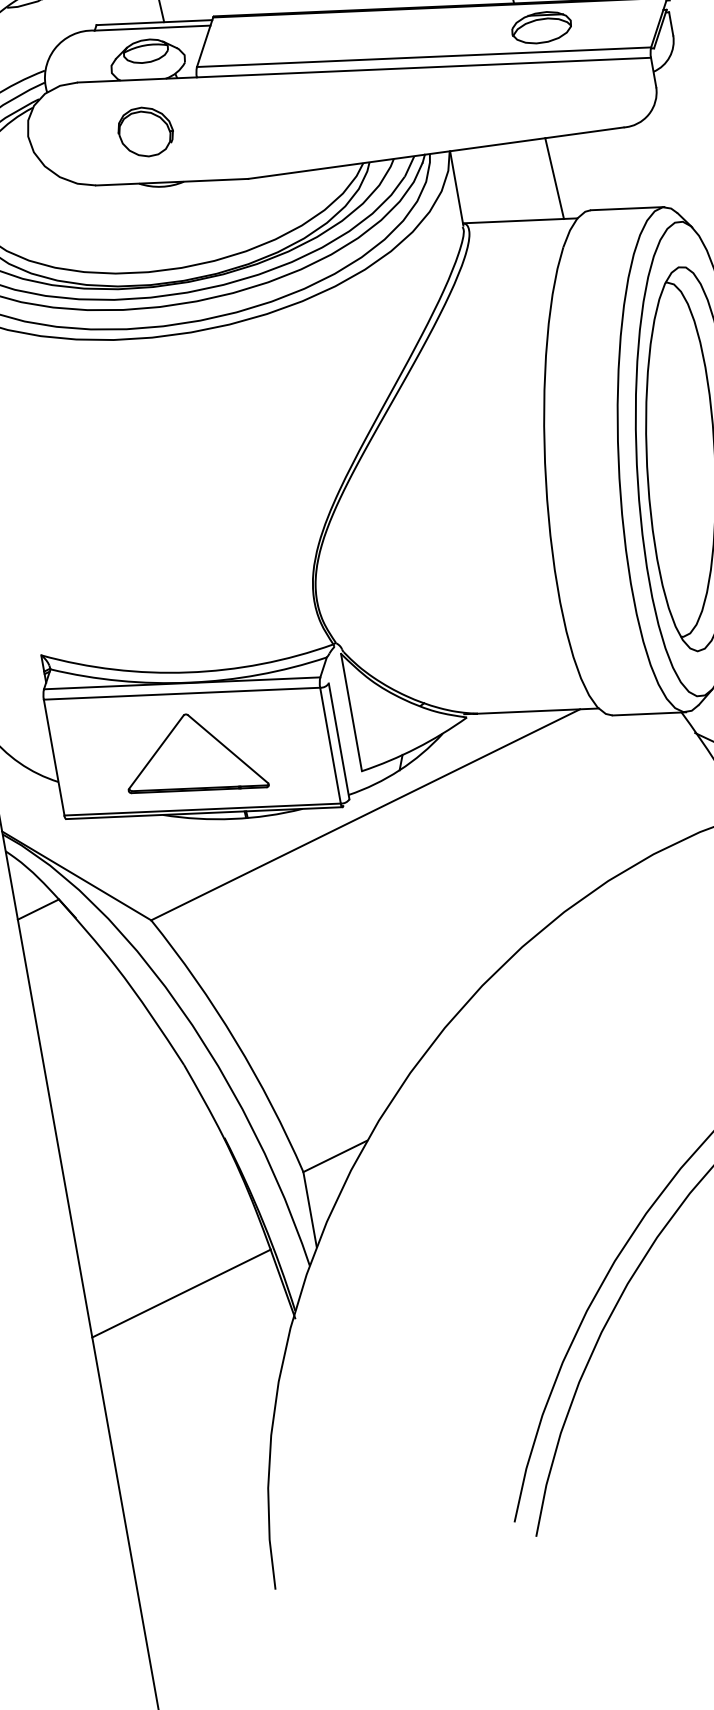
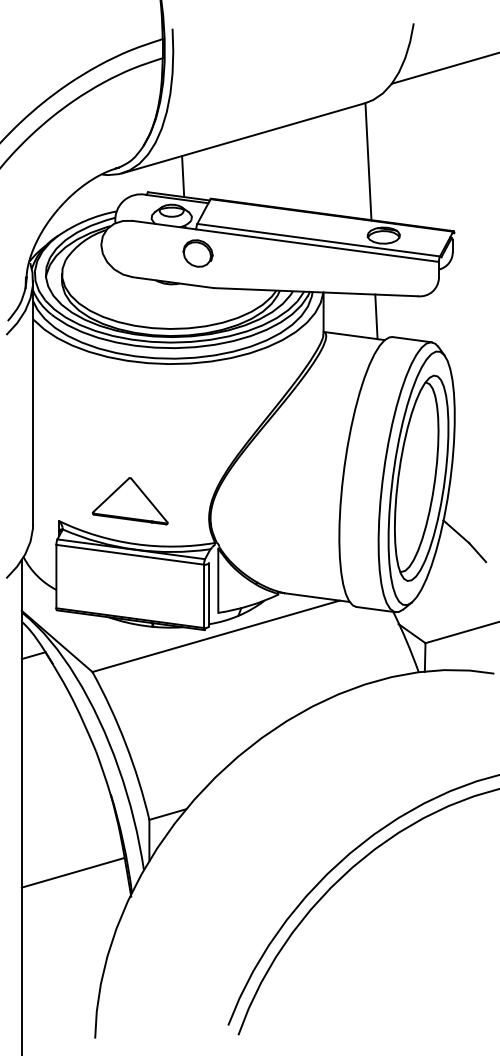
part: (144, 132) -> (197, 253), moved
part: (192, 757) -> (129, 501), moved

